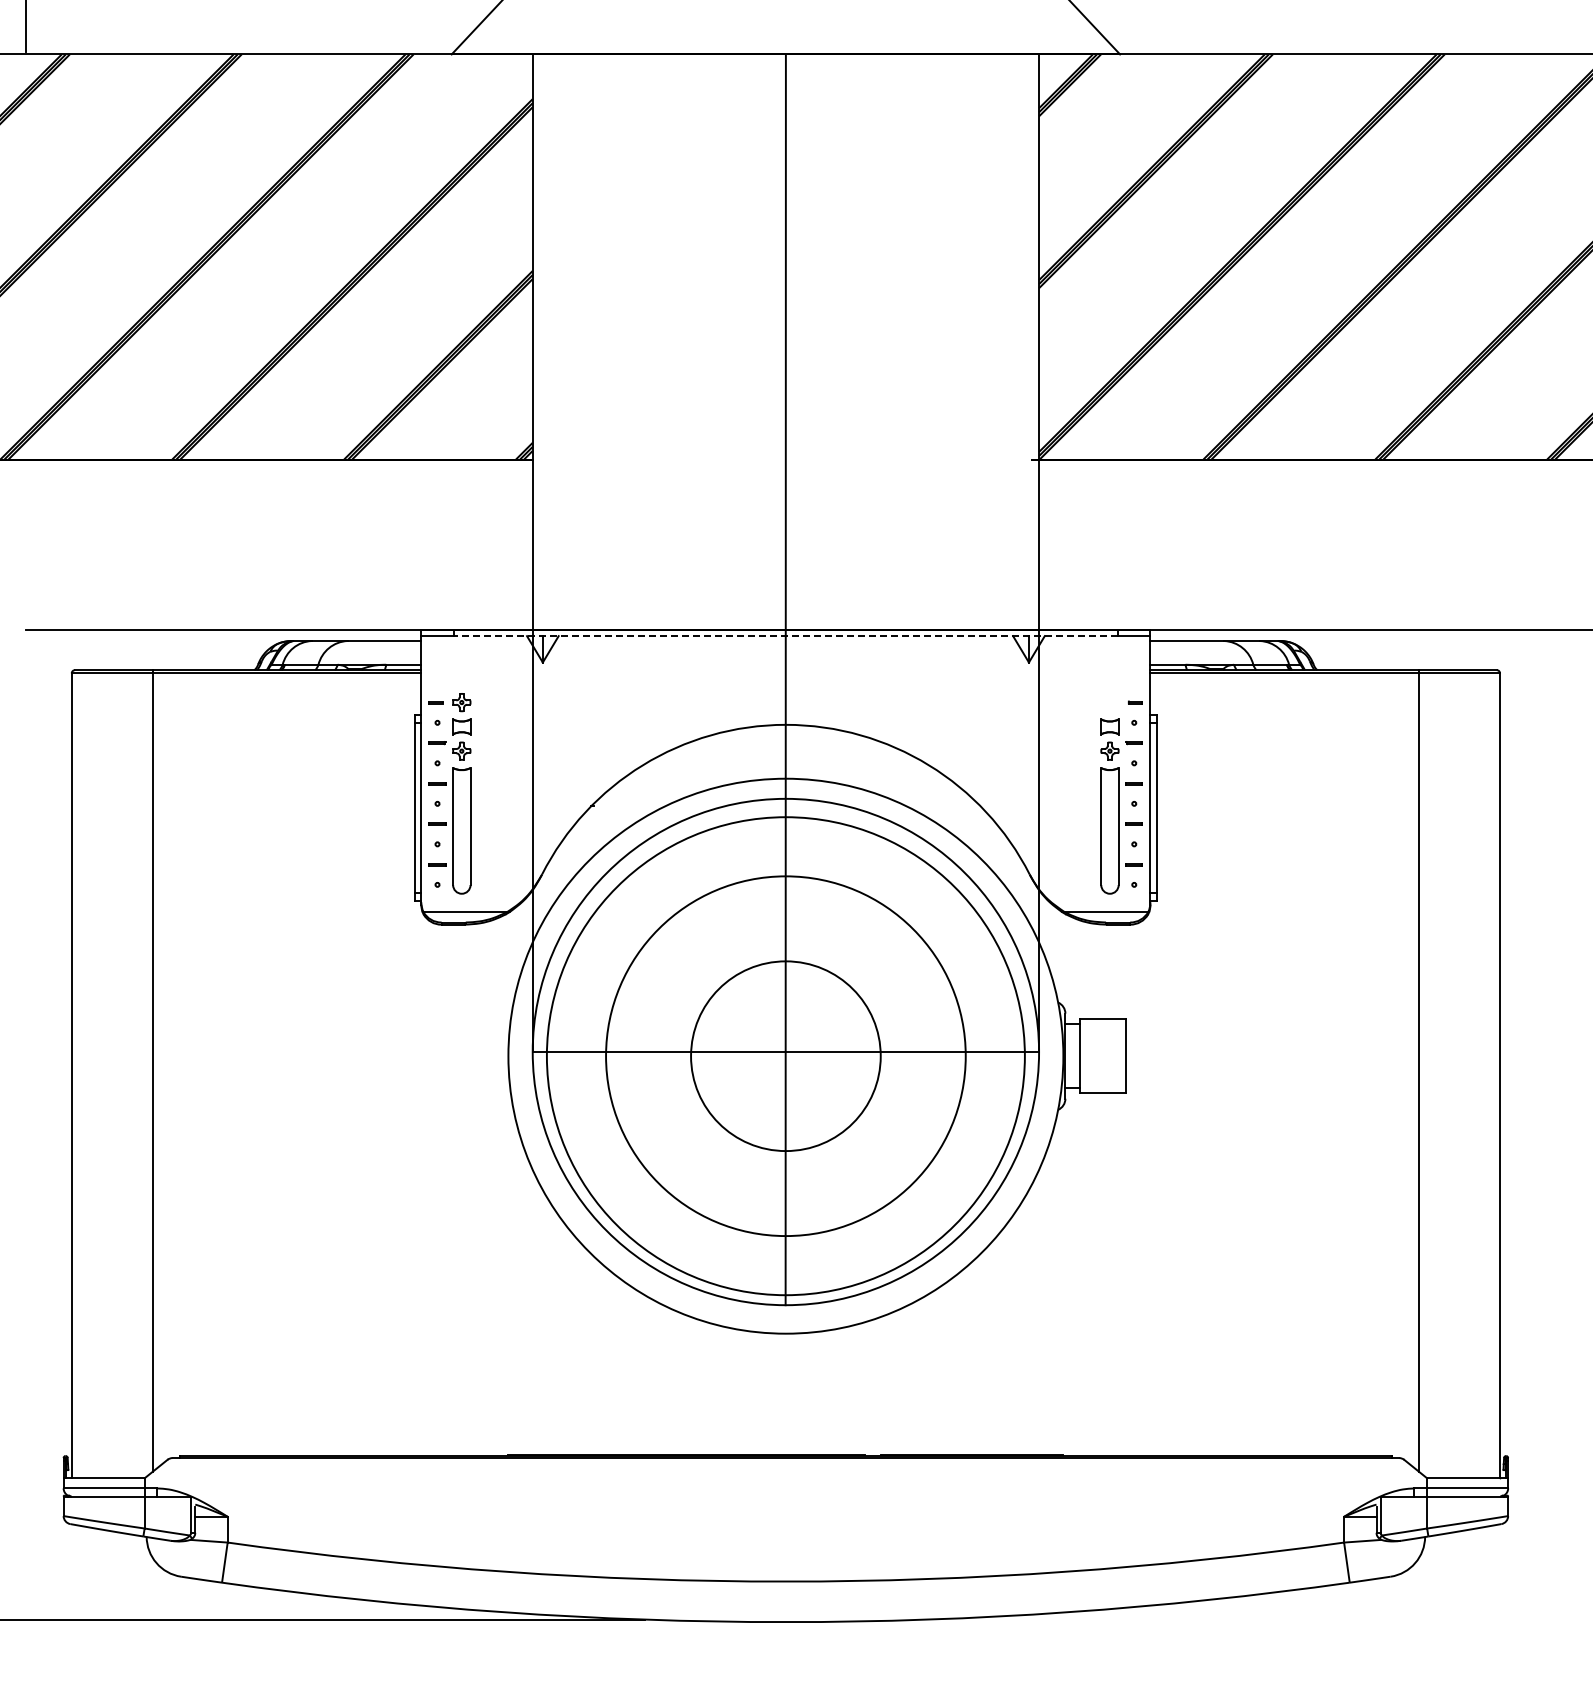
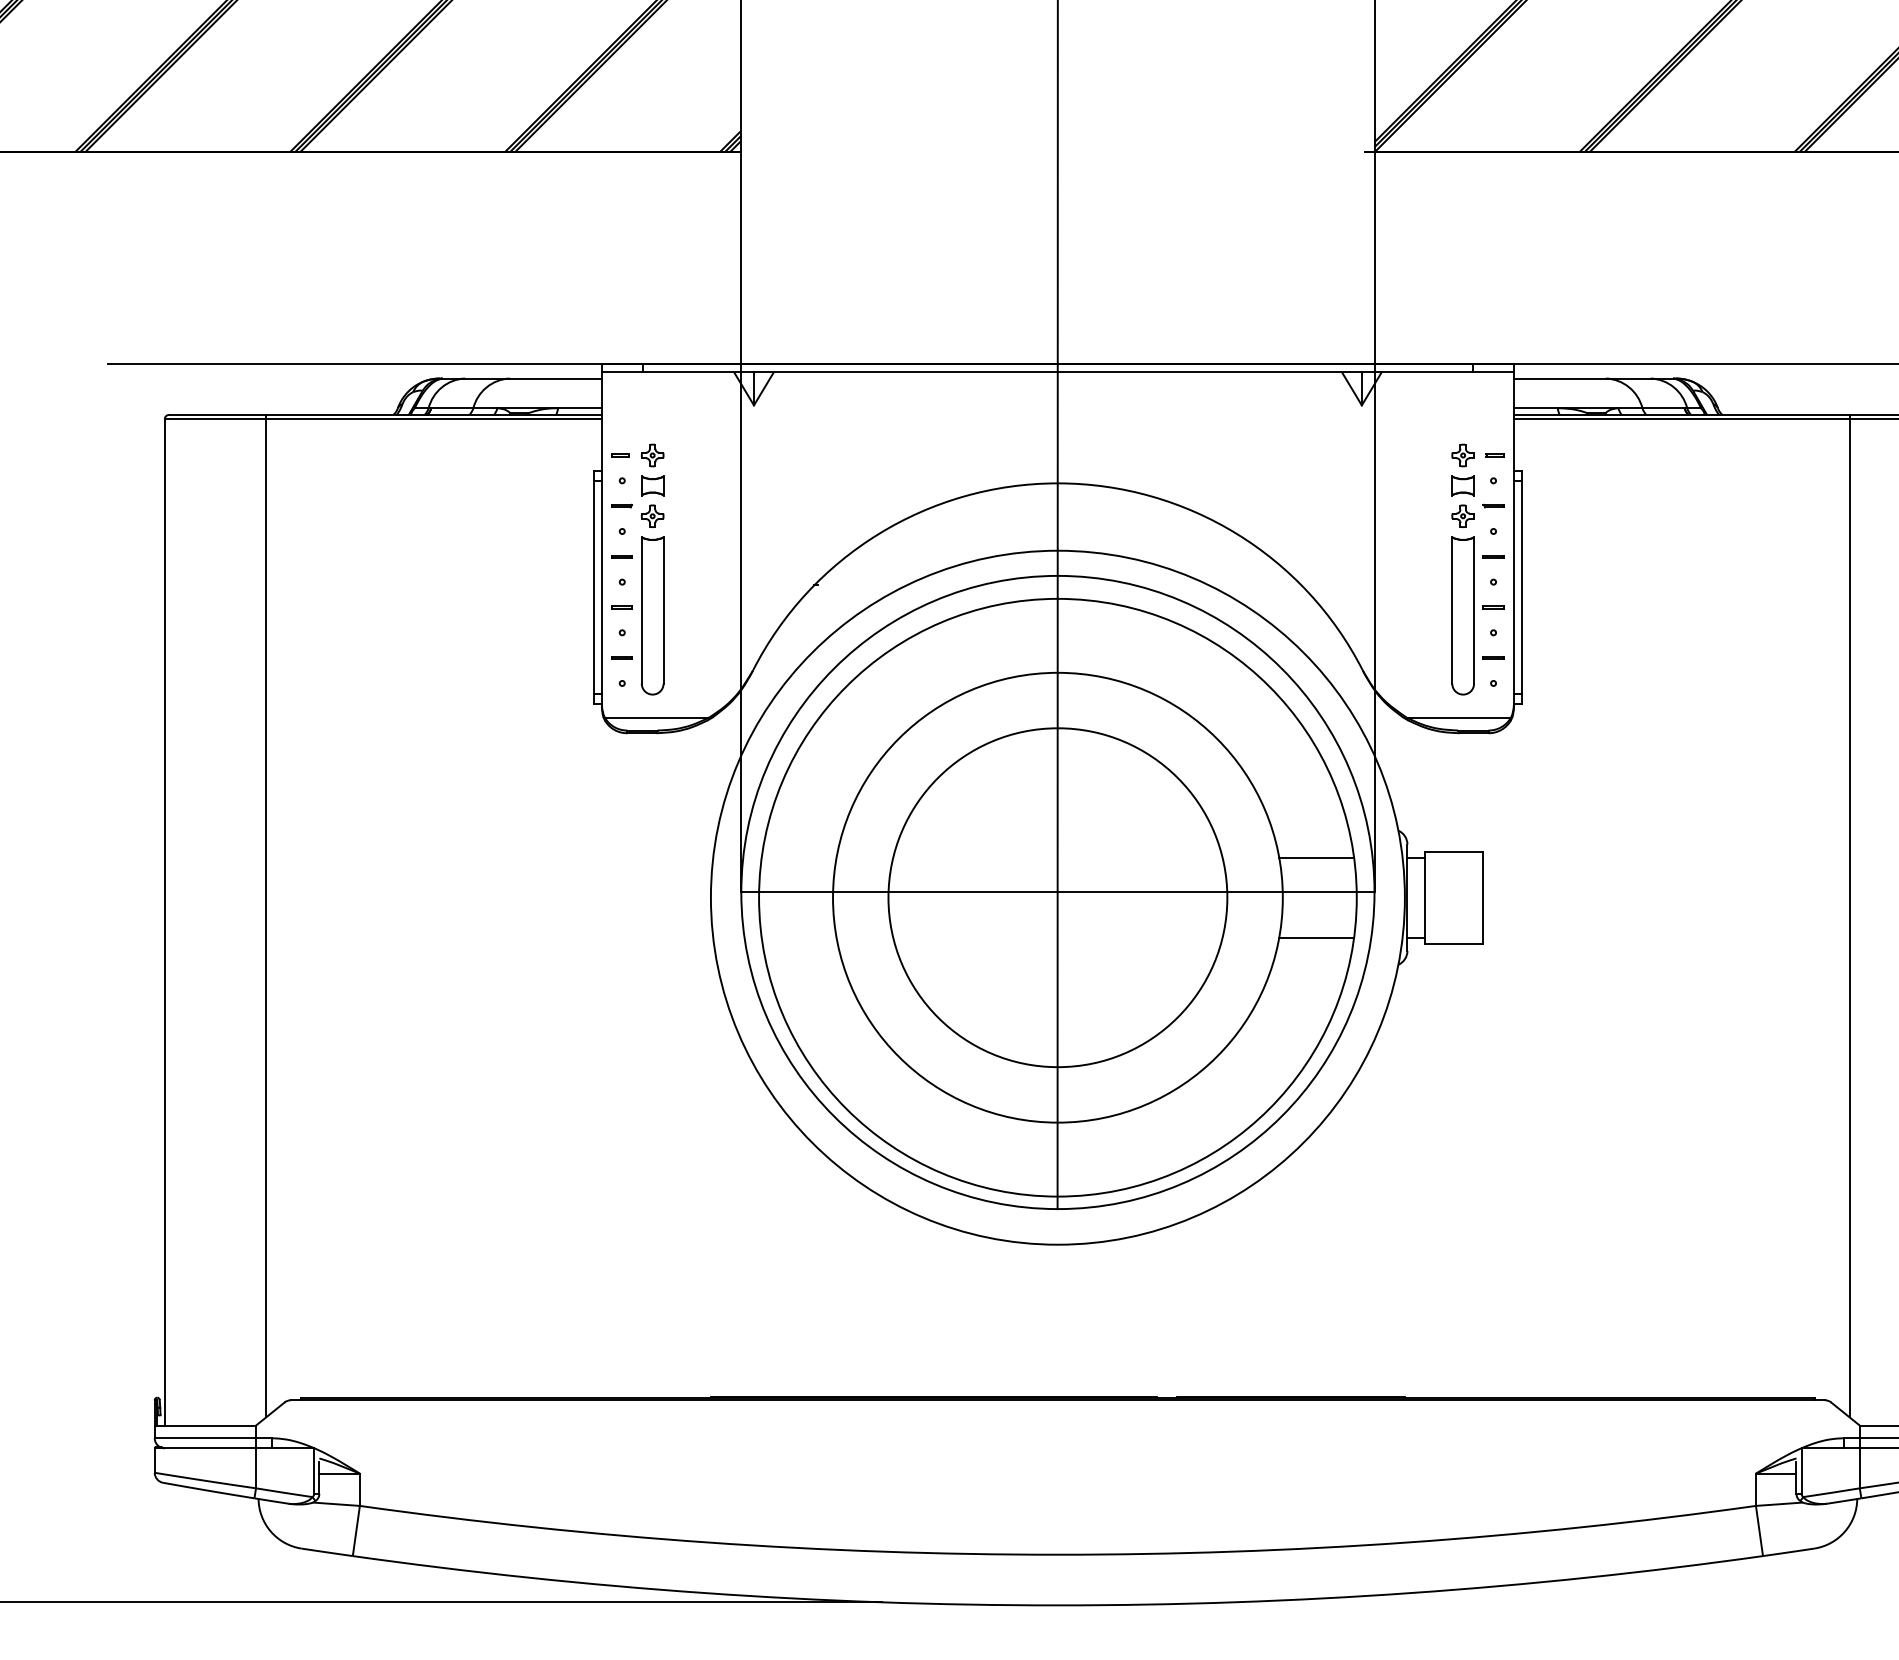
line: (785, 636) -> (1057, 372), dashed -> solid
part: (1109, 702) -> (1462, 455), added
line: (992, 1024) -> (1316, 858), added
circle: (785, 1055) -> (1057, 896), size x1.43
line: (992, 1088) -> (1316, 938), added

